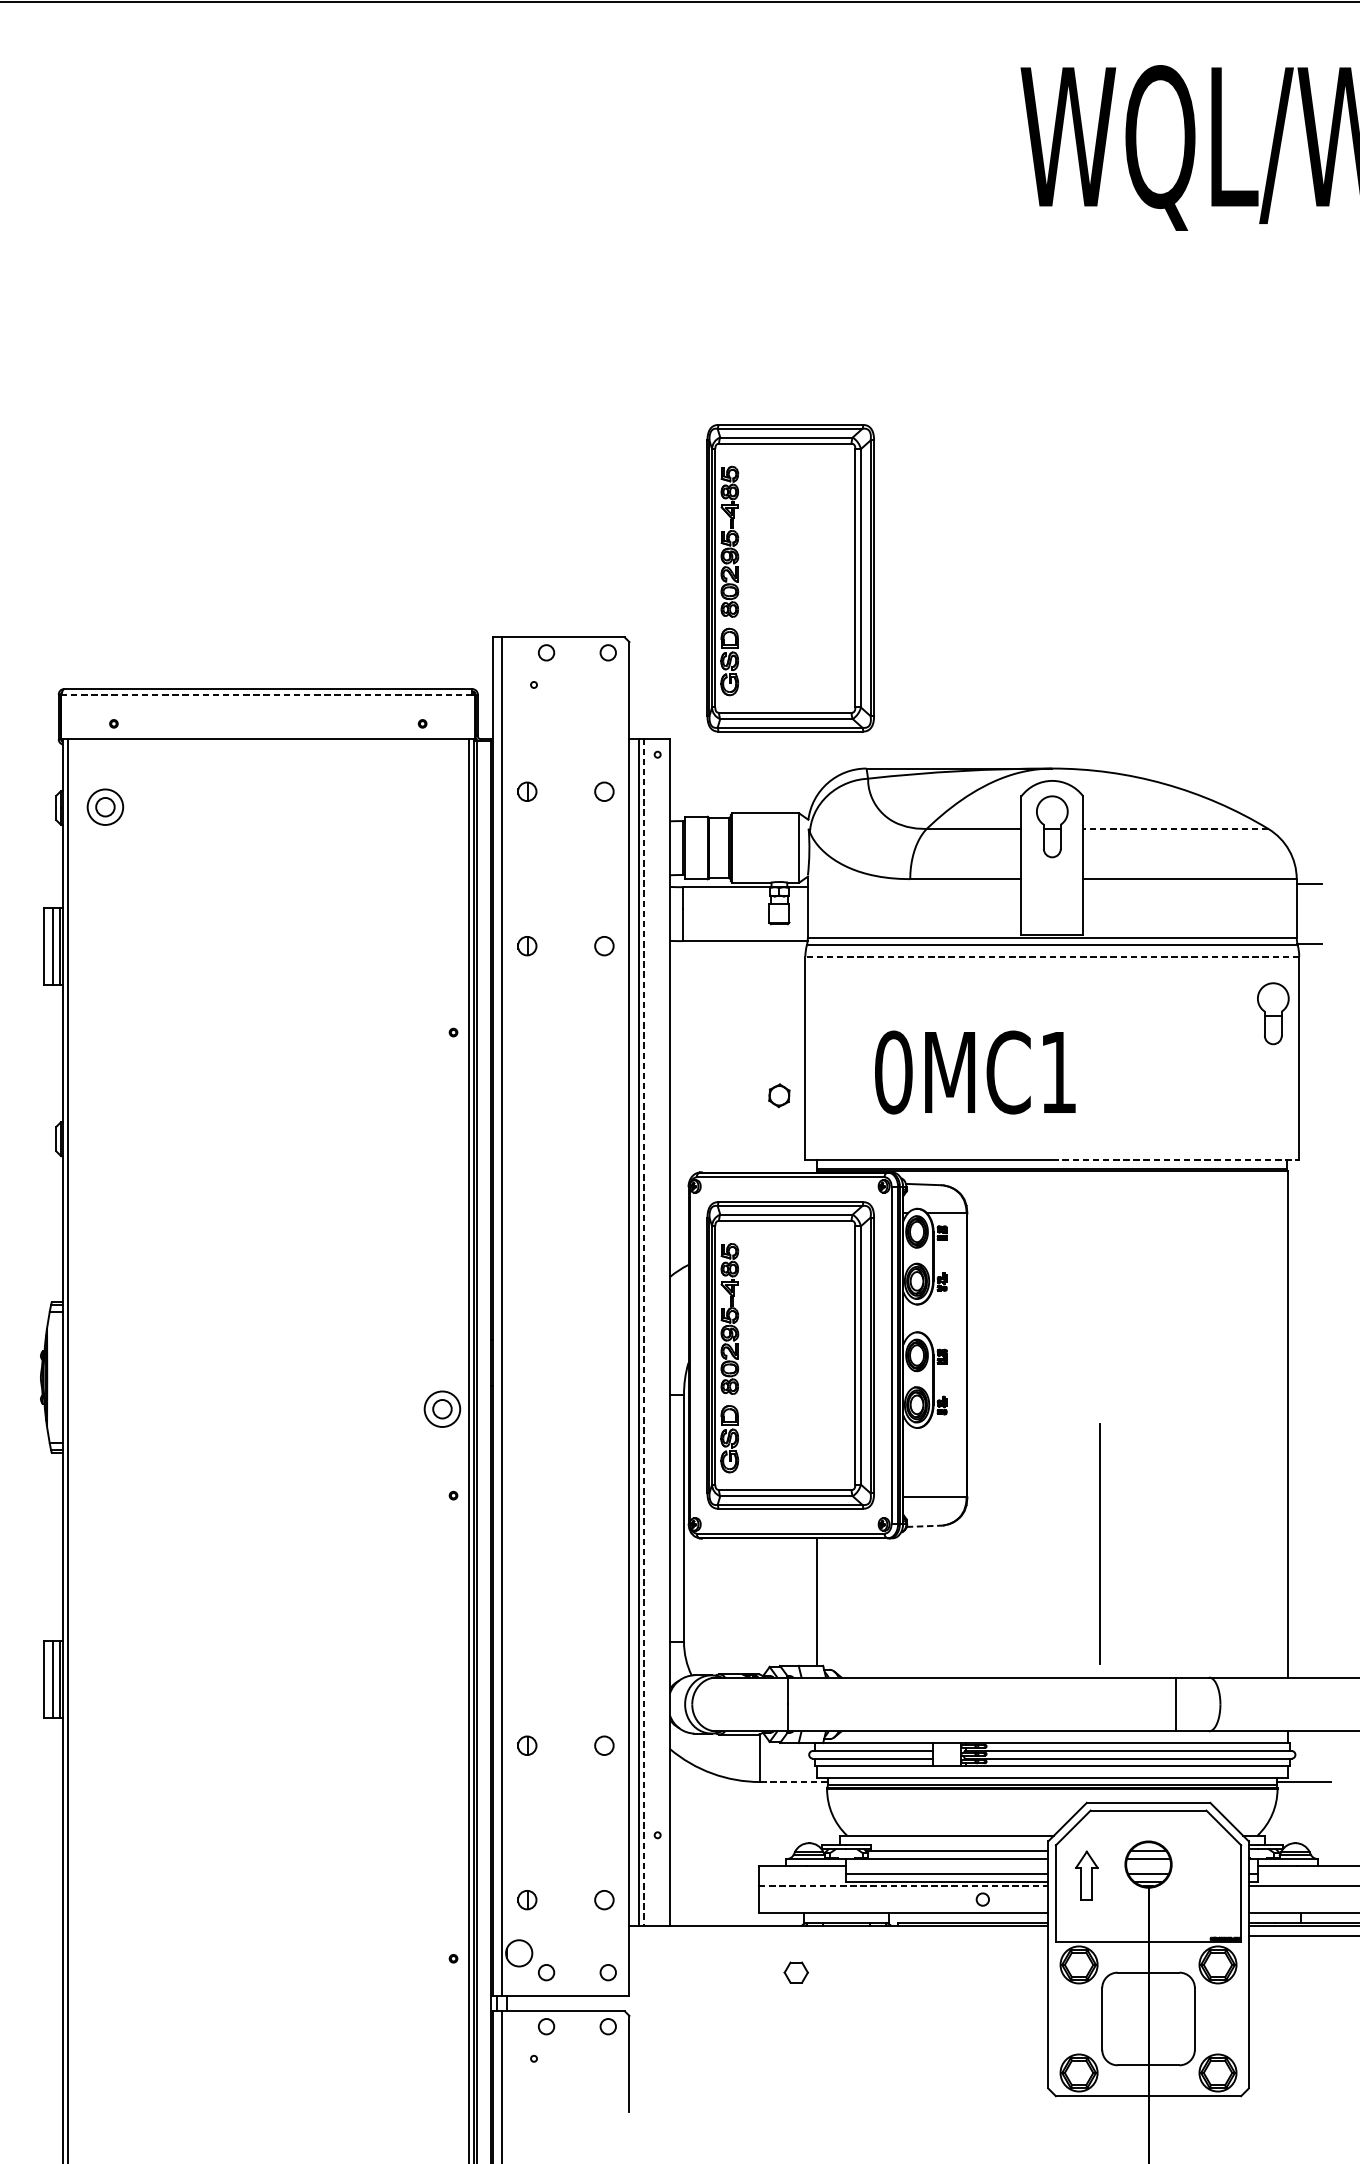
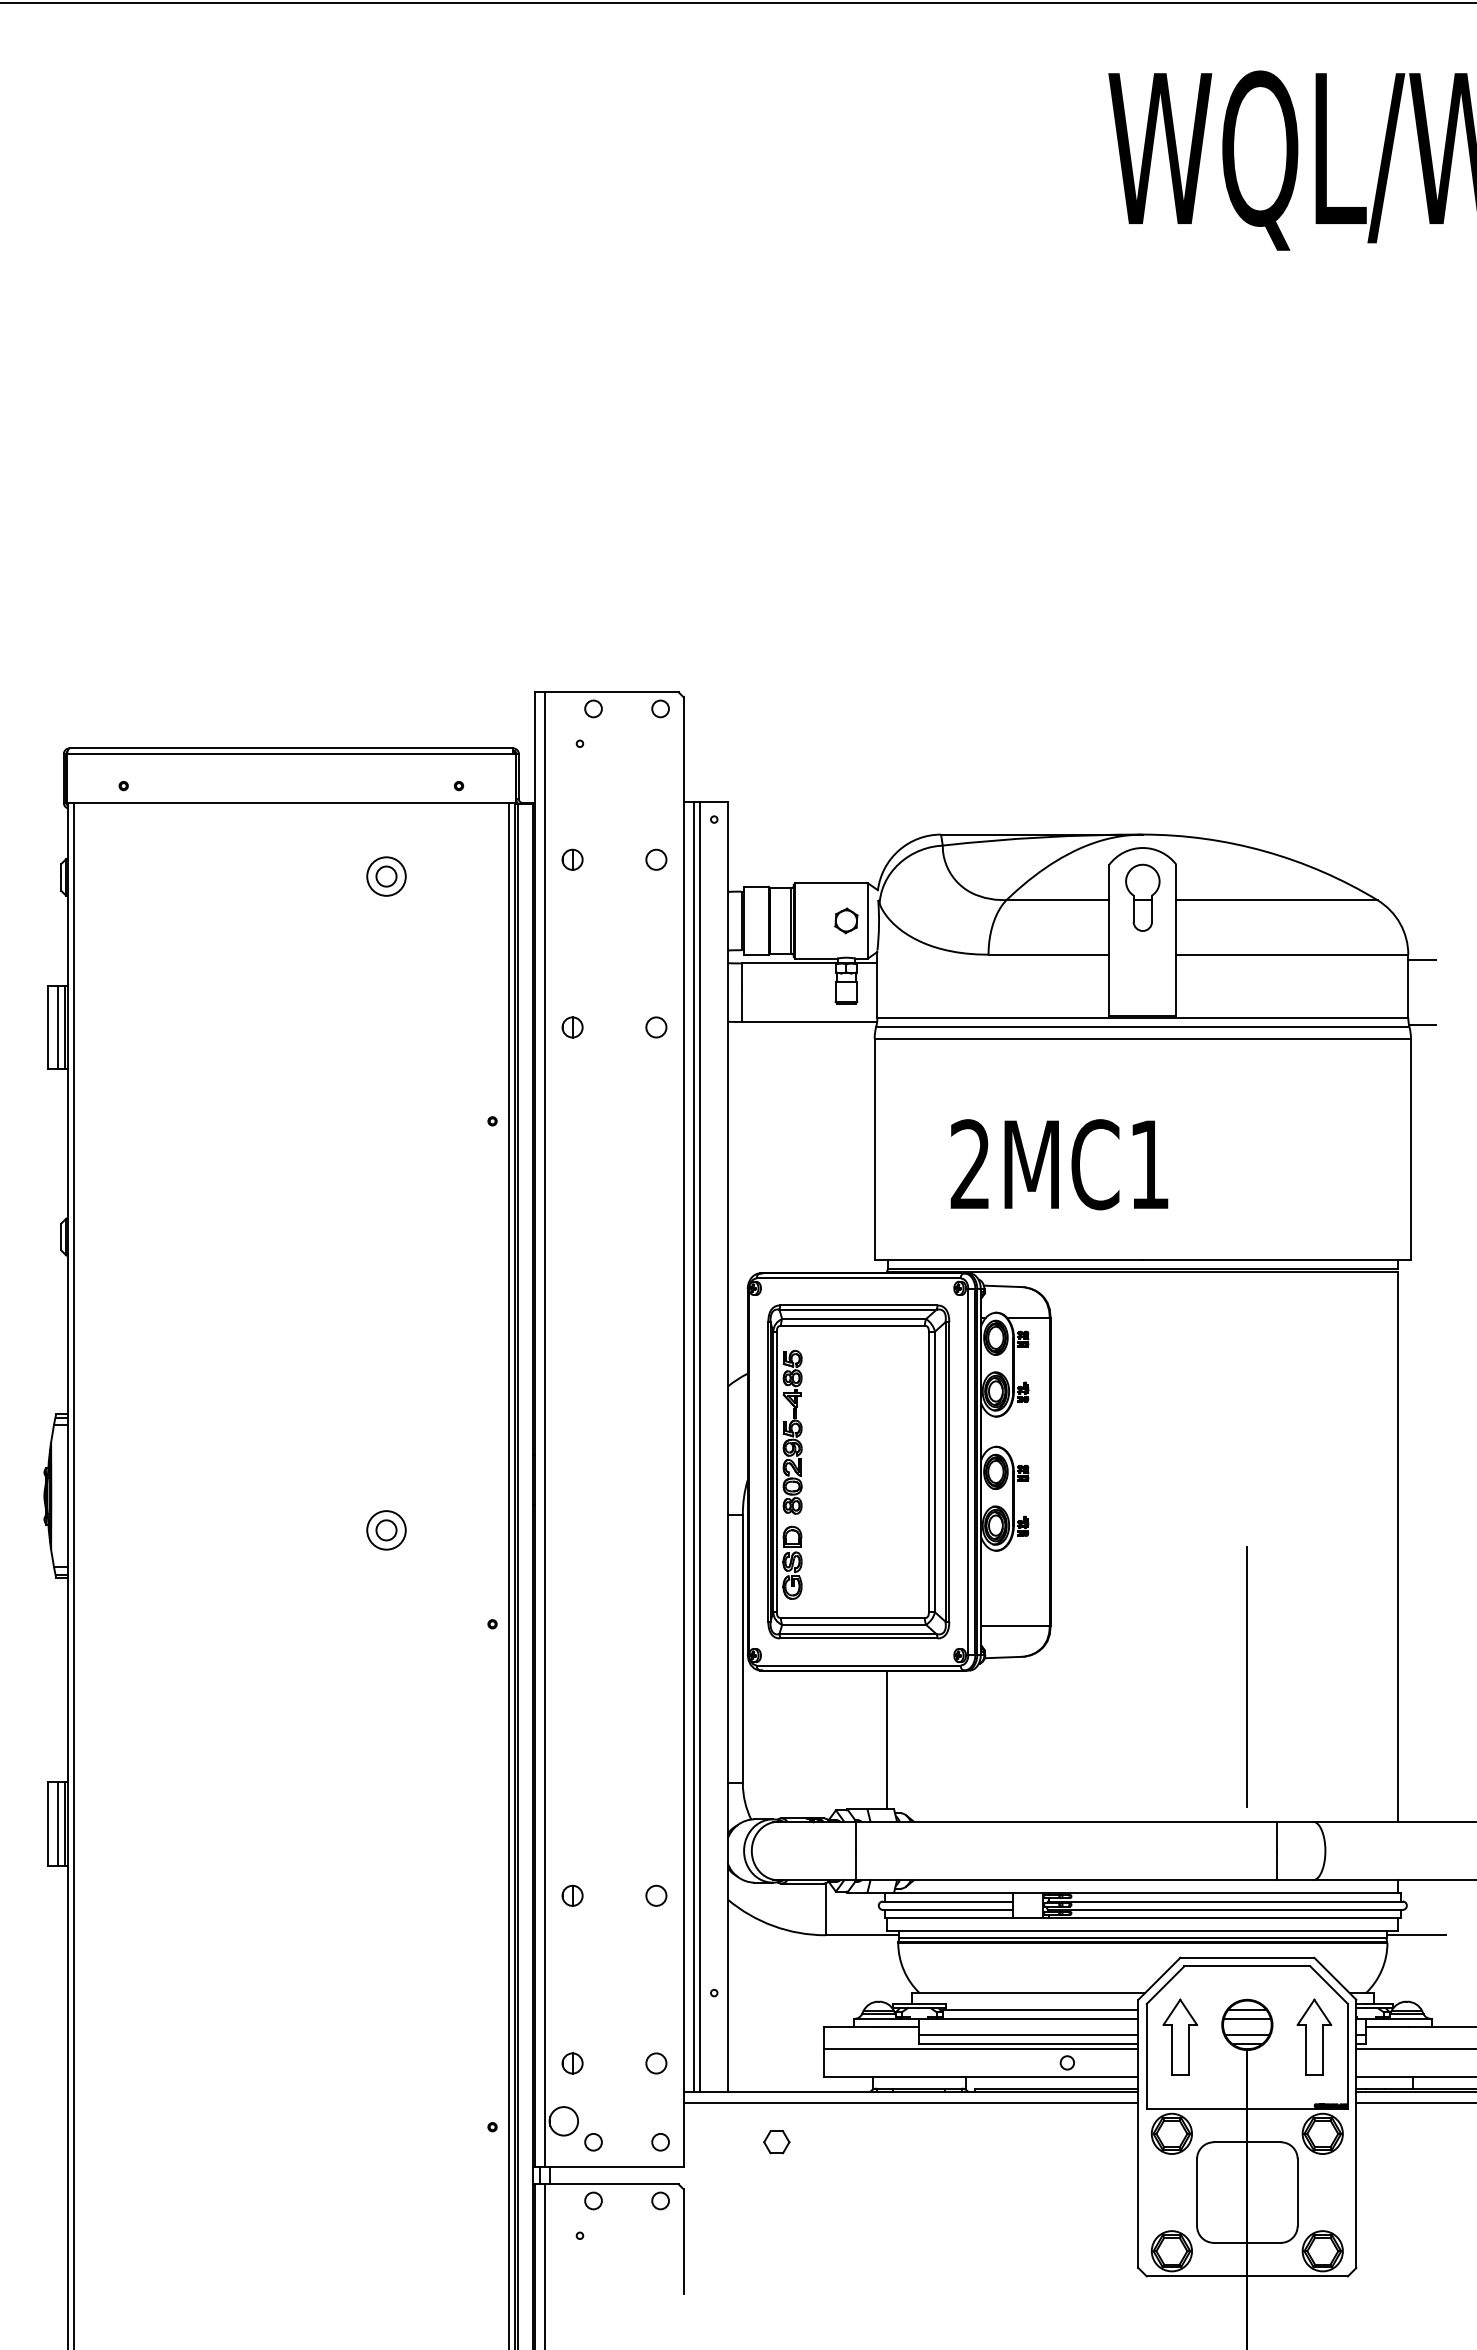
part: (790, 577) -> (858, 627), removed
line: (266, 694) -> (289, 754), dashed -> solid
part: (105, 807) -> (386, 876), moved
line: (1176, 829) -> (1277, 900), dashed -> solid
line: (1052, 956) -> (1142, 1038), dashed -> solid
part: (1272, 1013) -> (1382, 1100), removed
text: (893, 1072) -> (970, 1164), 0MC1 -> 2MC1
part: (779, 1095) -> (846, 920), moved
line: (1176, 1159) -> (1277, 1259), dashed -> solid
line: (644, 1331) -> (699, 1446), dashed -> solid
part: (442, 1409) -> (386, 1530), moved
line: (924, 1526) -> (1003, 1657), dashed -> solid
line: (1098, 1543) -> (1246, 1676), moved
line: (794, 1782) -> (862, 1935), dashed -> solid
part: (1086, 1875) -> (1180, 2036), size x1.43
part: (1210, 1875) -> (1314, 2036), added
line: (903, 1886) -> (981, 2048), dashed -> solid
line: (838, 1936) -> (910, 2102), added
part: (796, 1972) -> (776, 2142), moved

